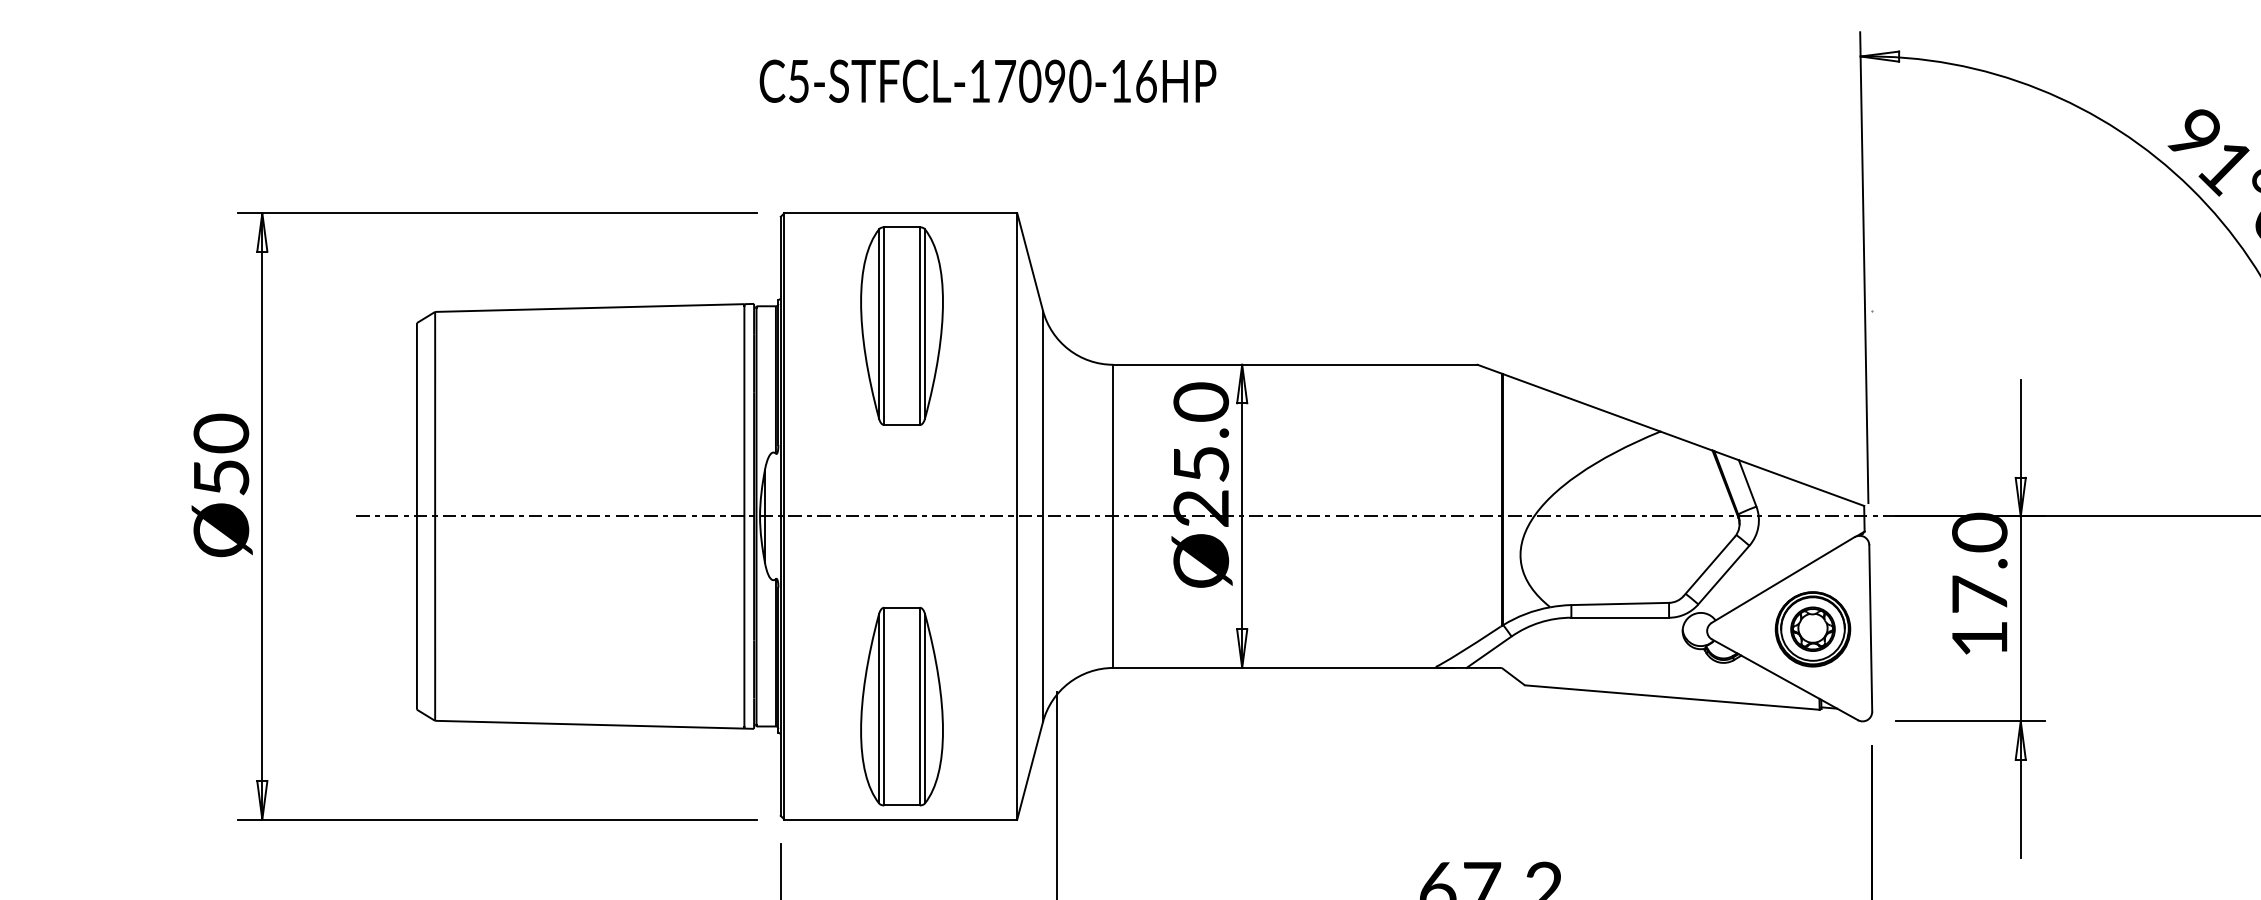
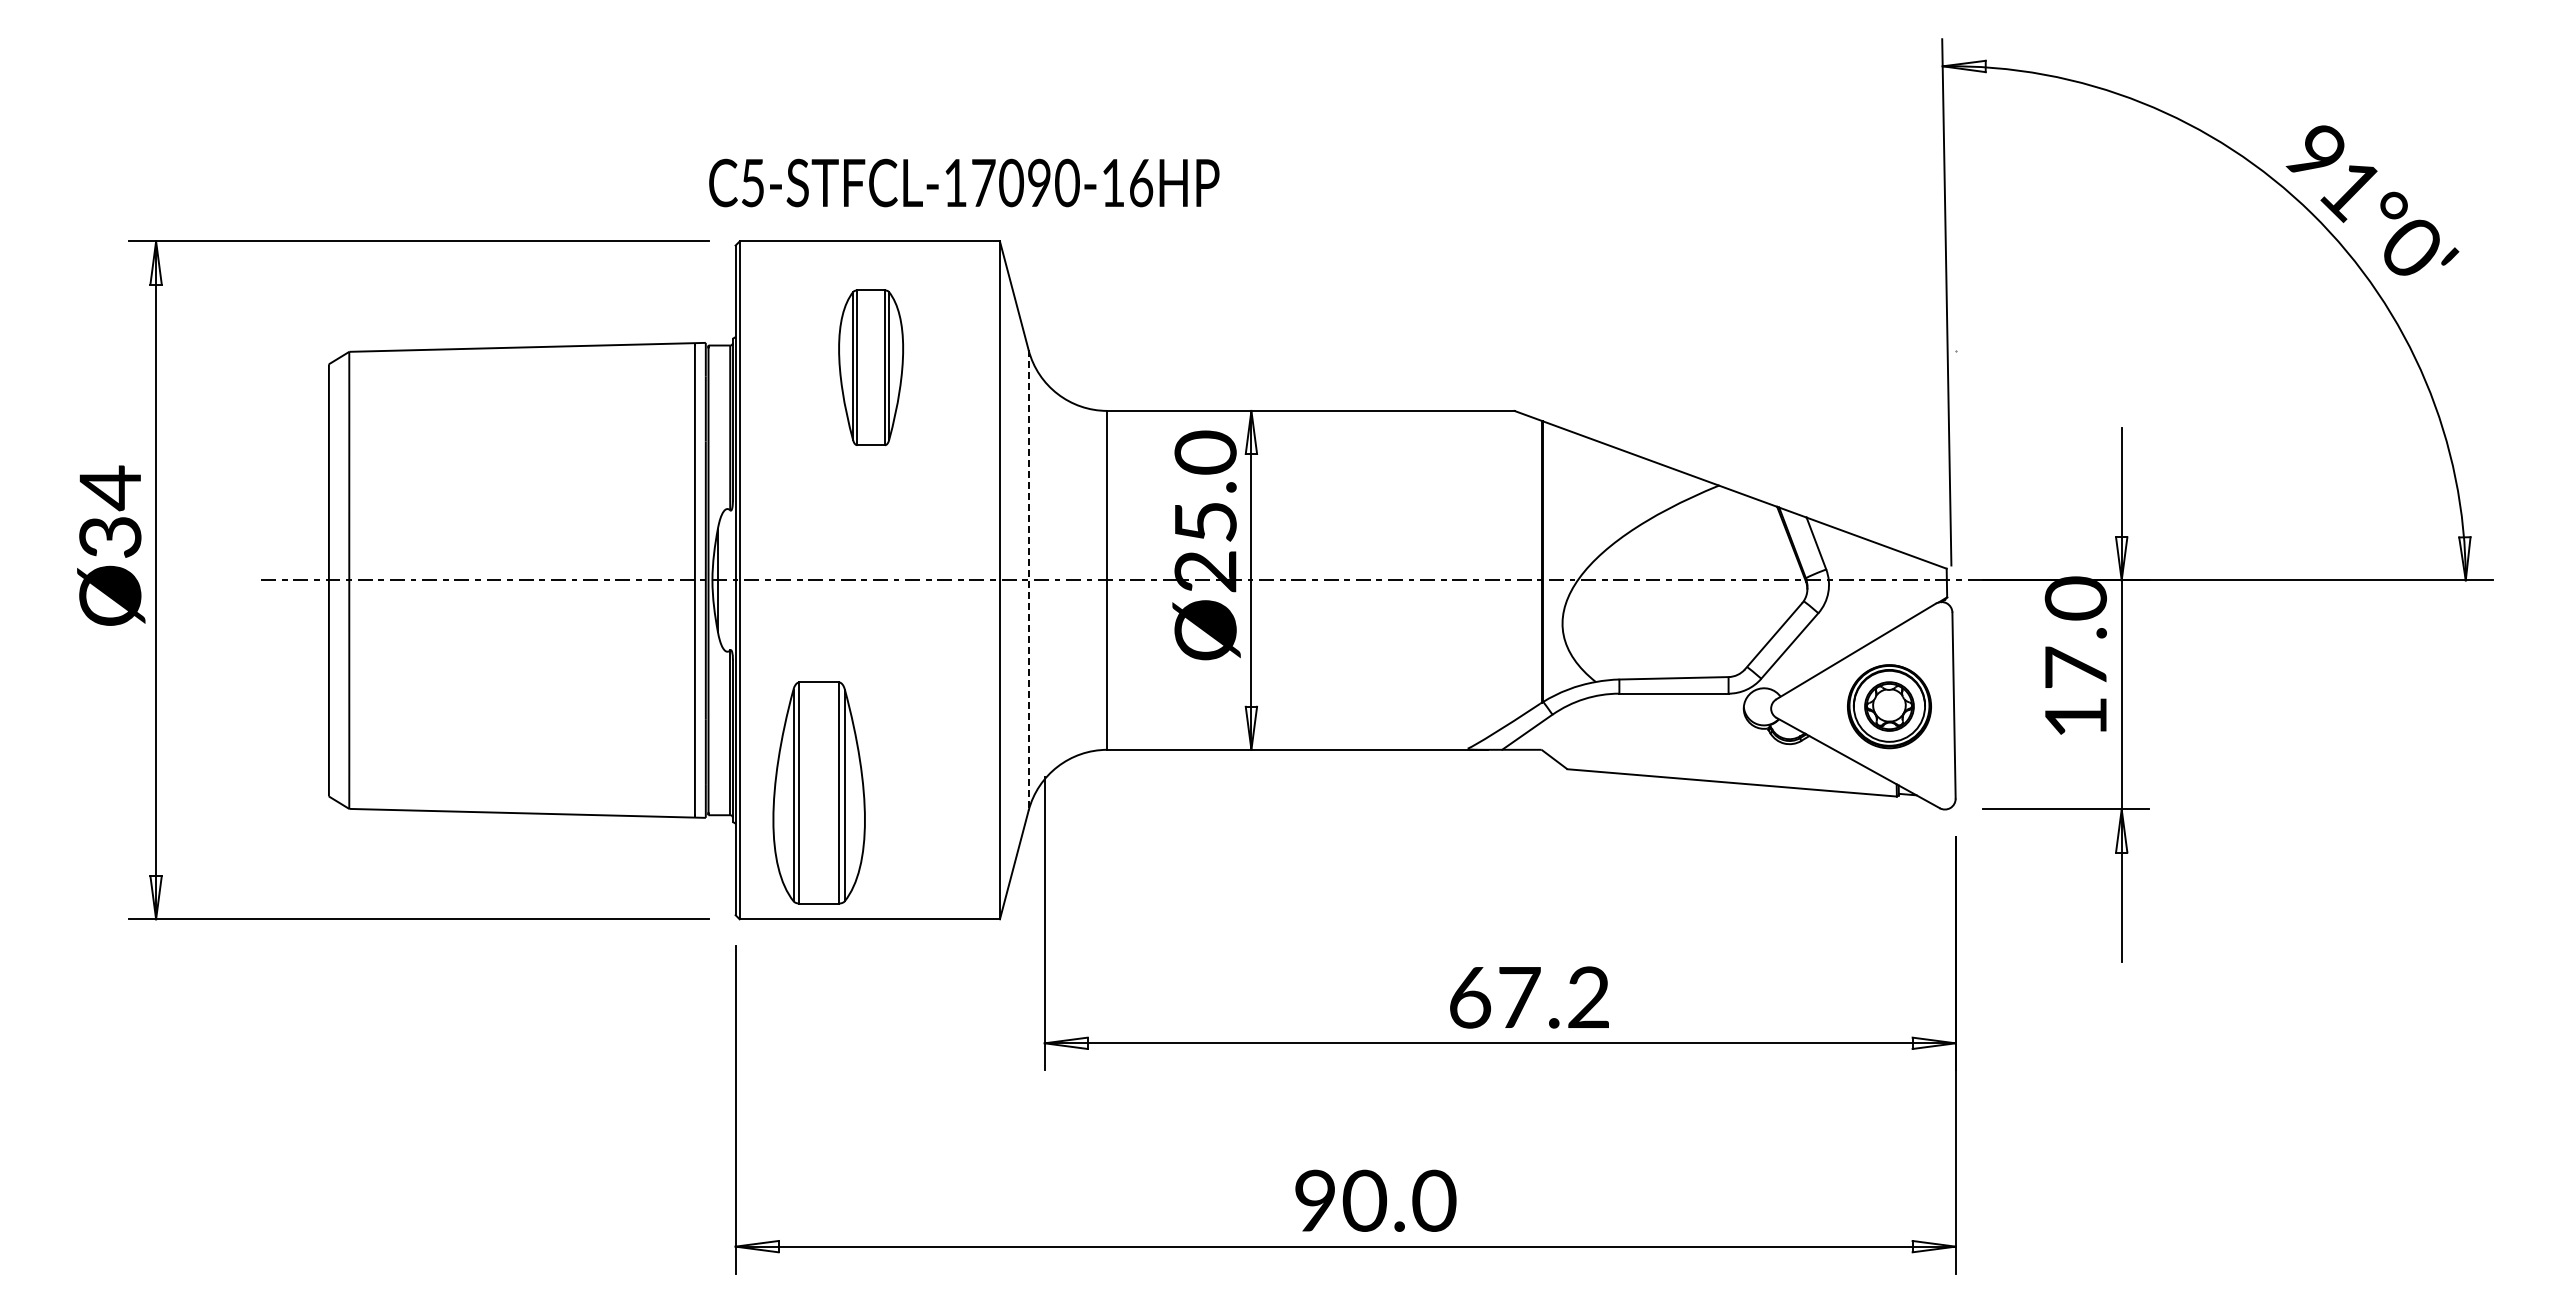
text: (988, 80) -> (964, 182), moved
part: (901, 325) -> (870, 367), size x0.7
text: (221, 454) -> (110, 511), Ø50 -> Ø34
line: (1042, 516) -> (1028, 580), solid -> dashed
part: (901, 706) -> (818, 792), moved

